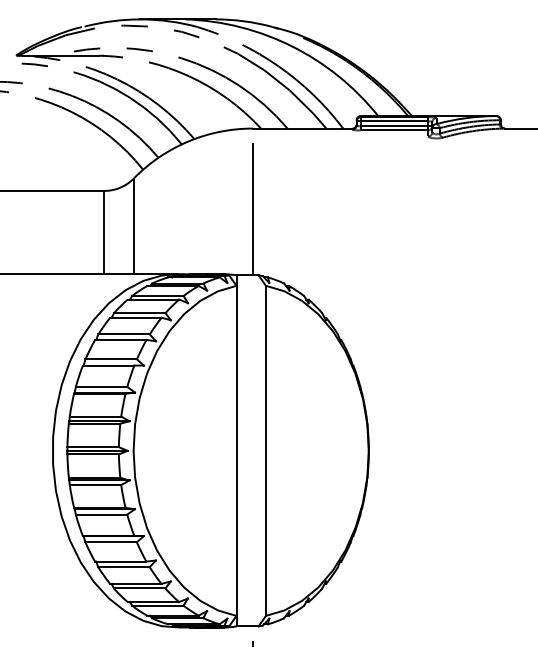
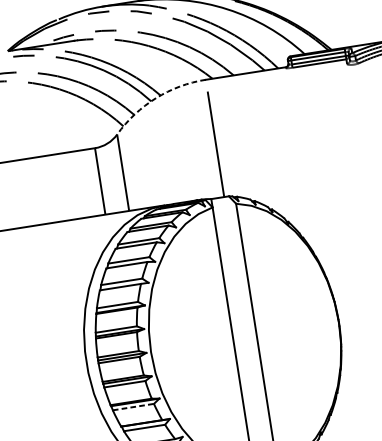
arc: (188, 141) -> (156, 98), solid -> dashed
line: (101, 514) -> (133, 407), solid -> dashed

